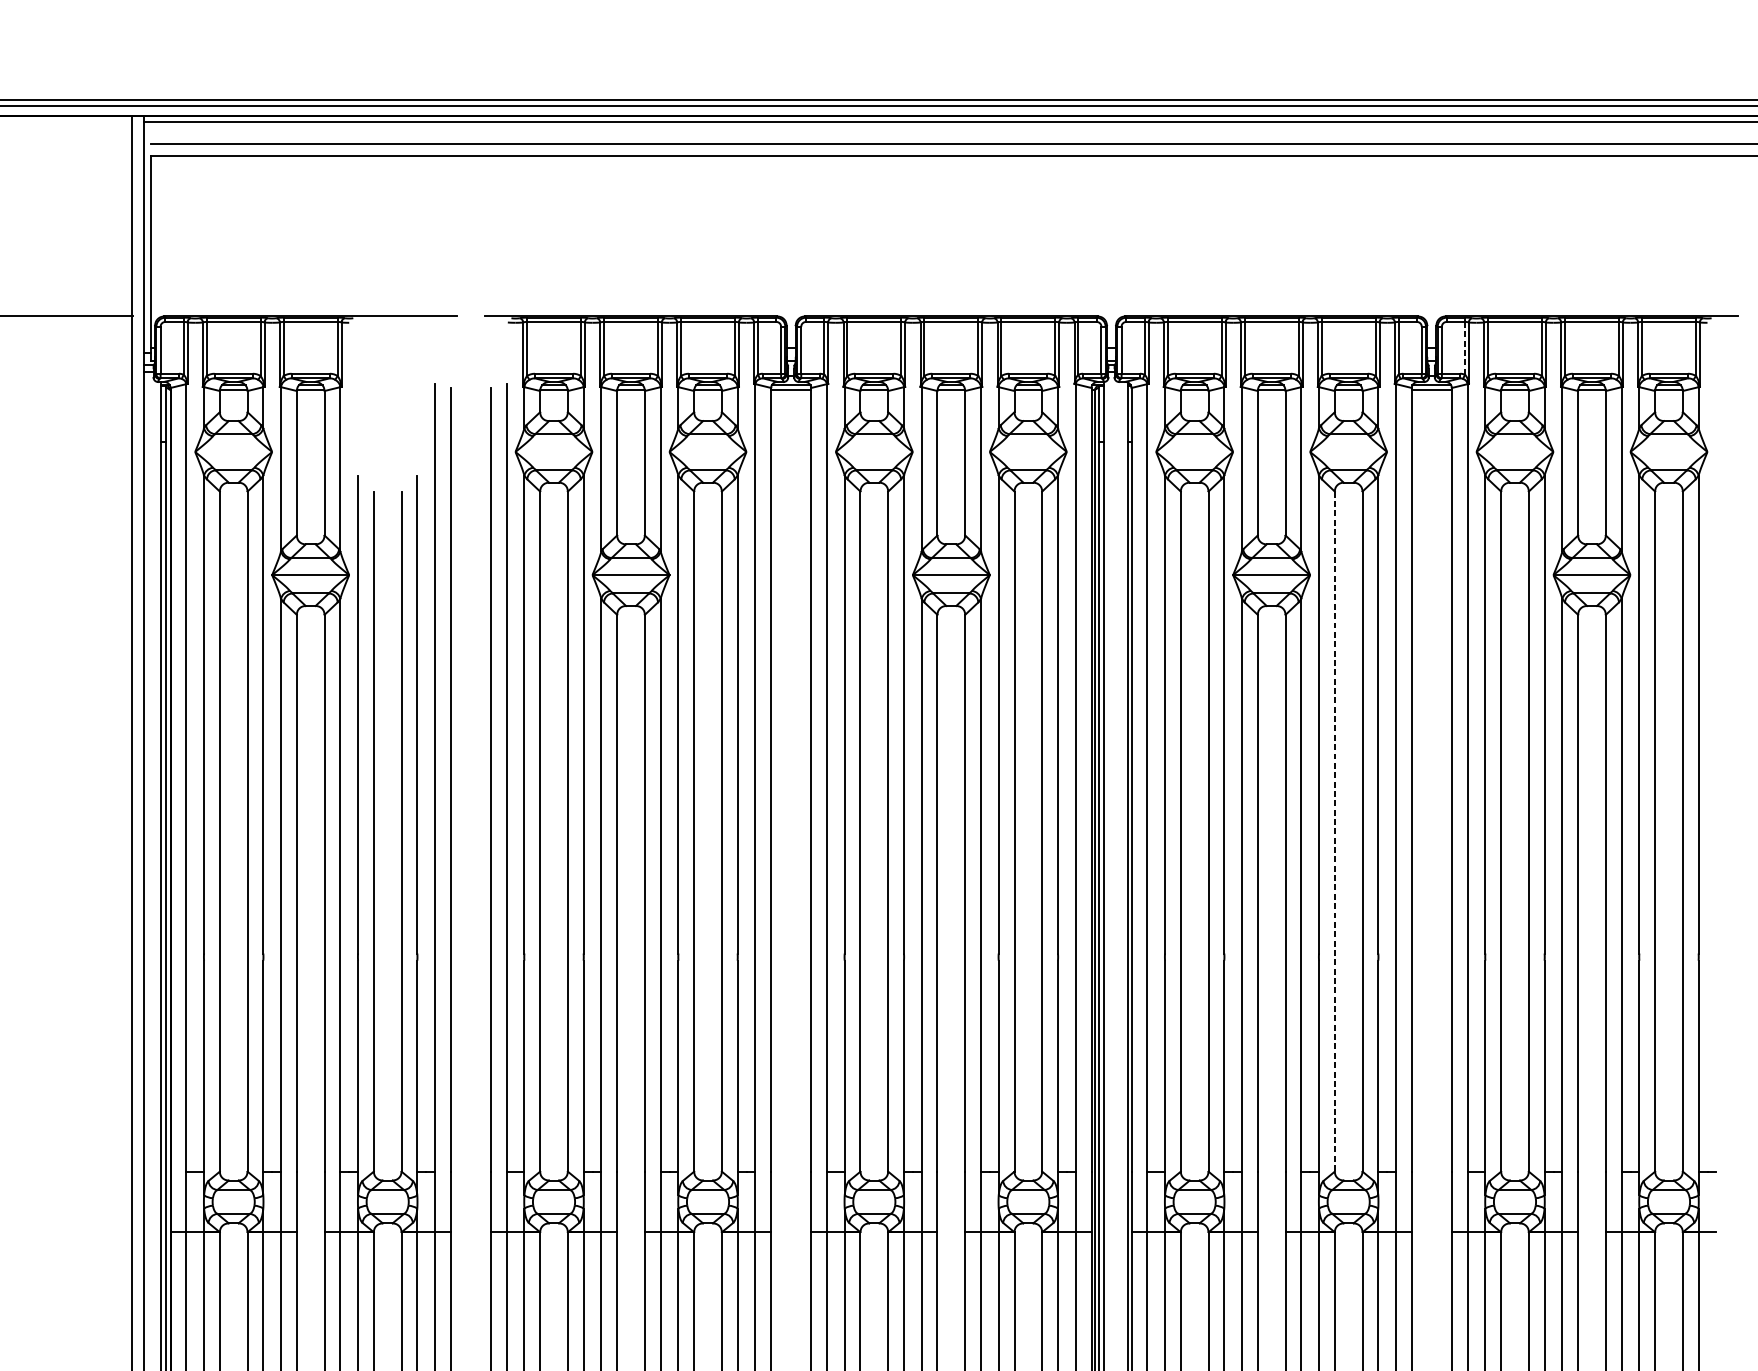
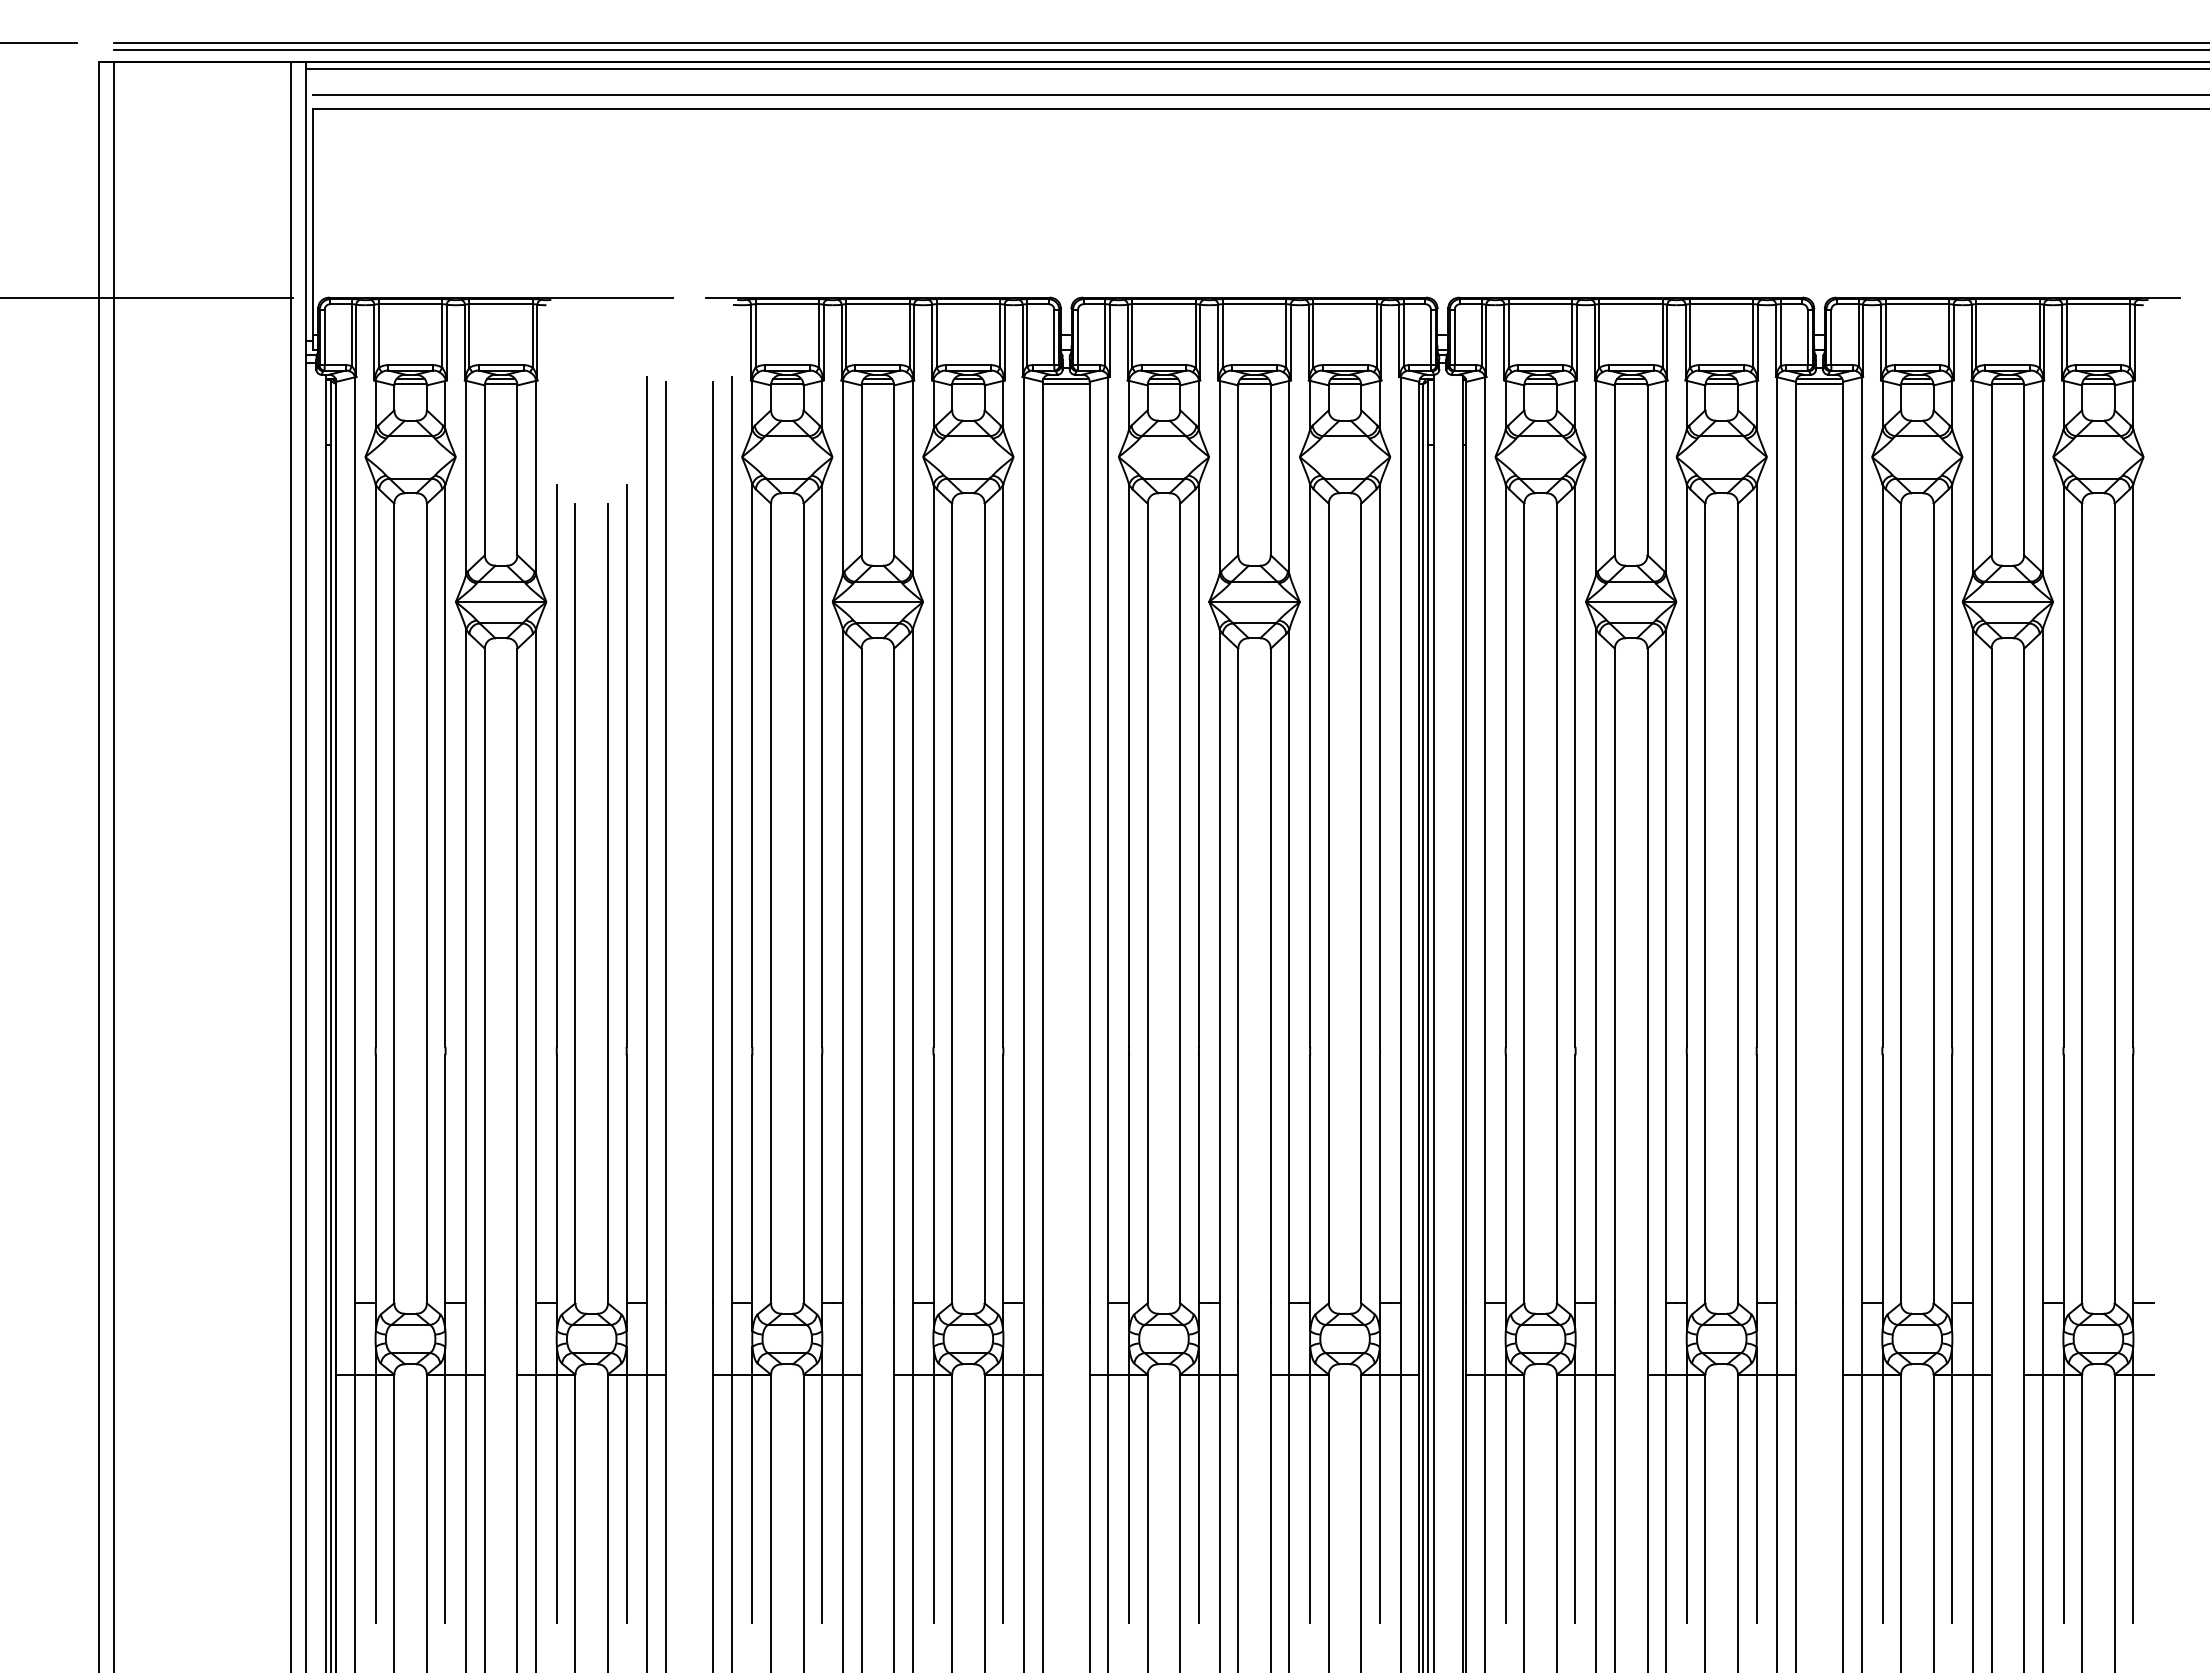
line: (1464, 347) -> (1858, 334), dashed -> solid
line: (1334, 831) -> (1705, 903), dashed -> solid

